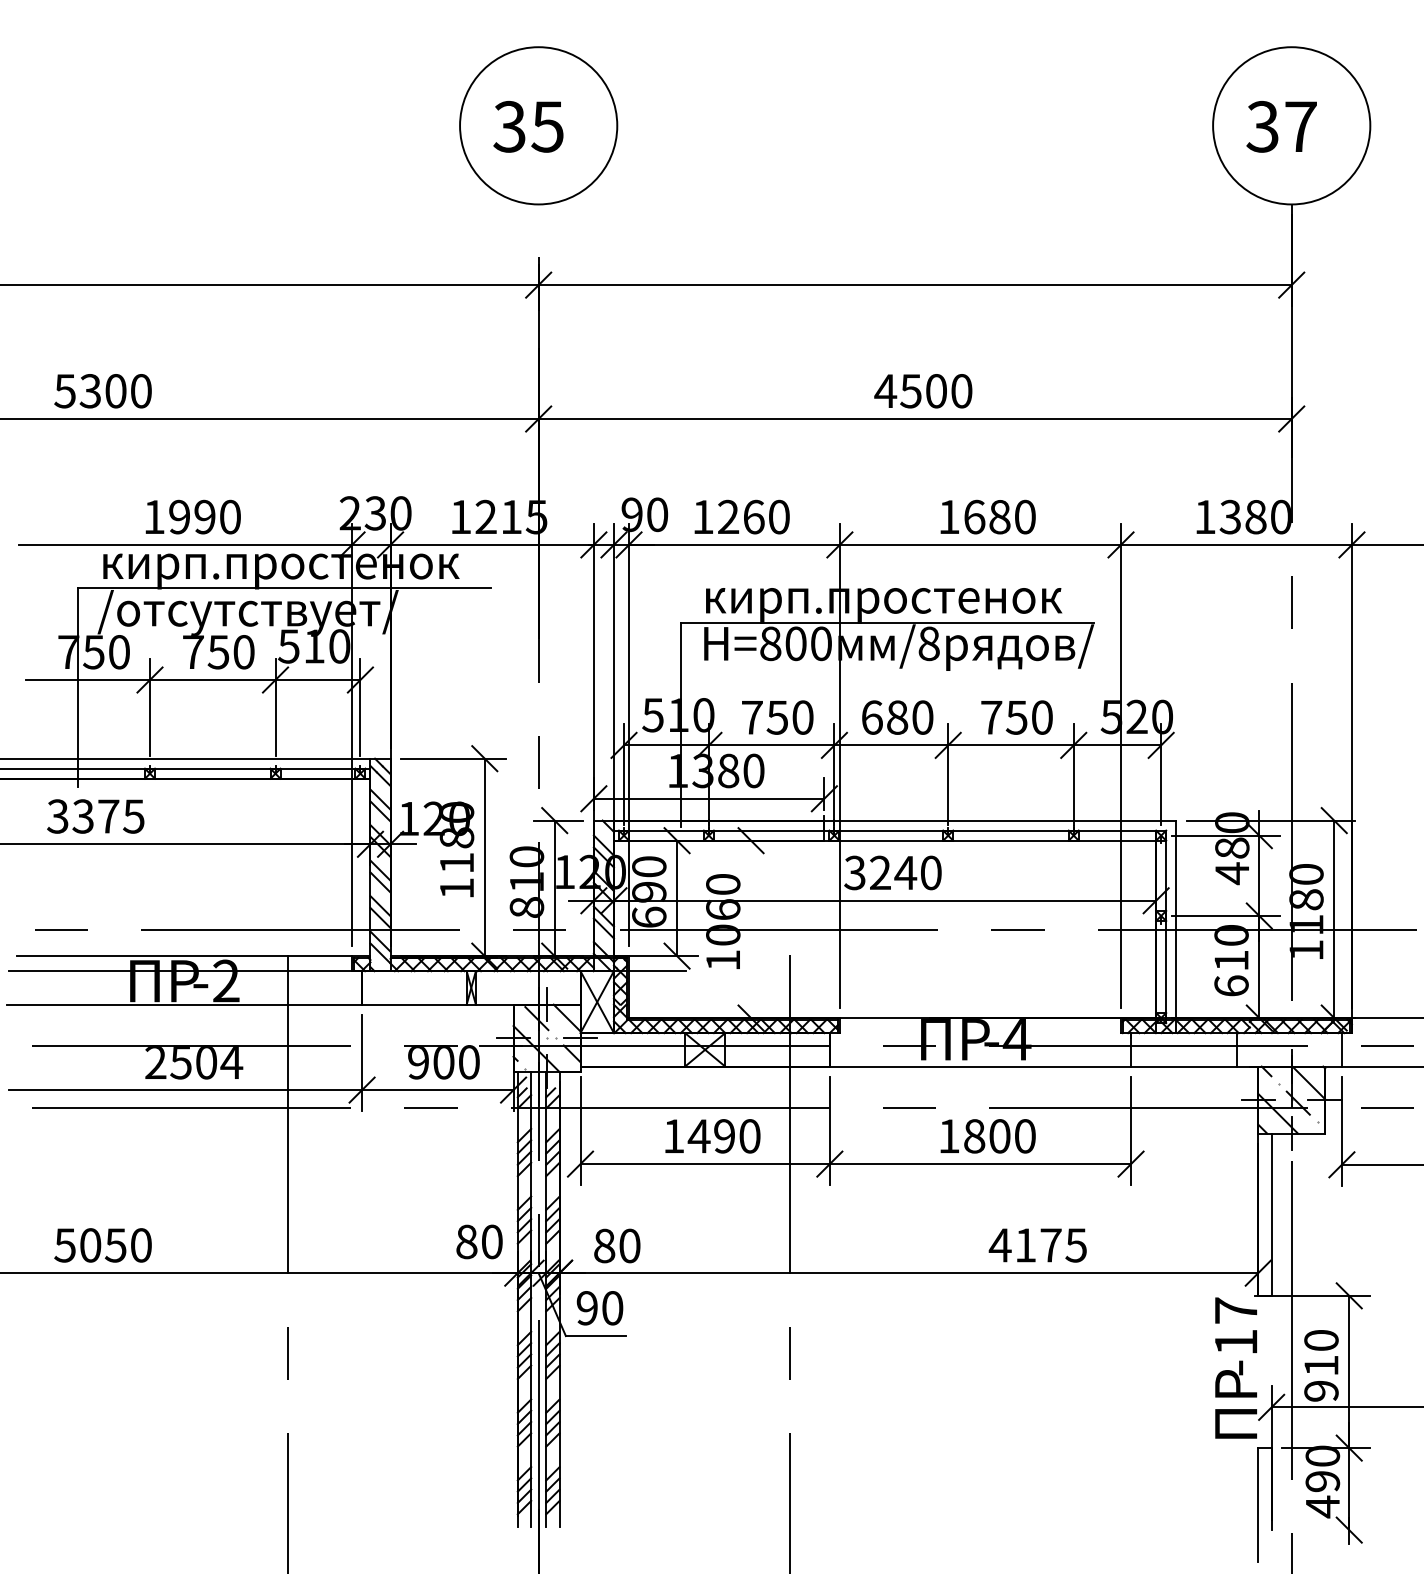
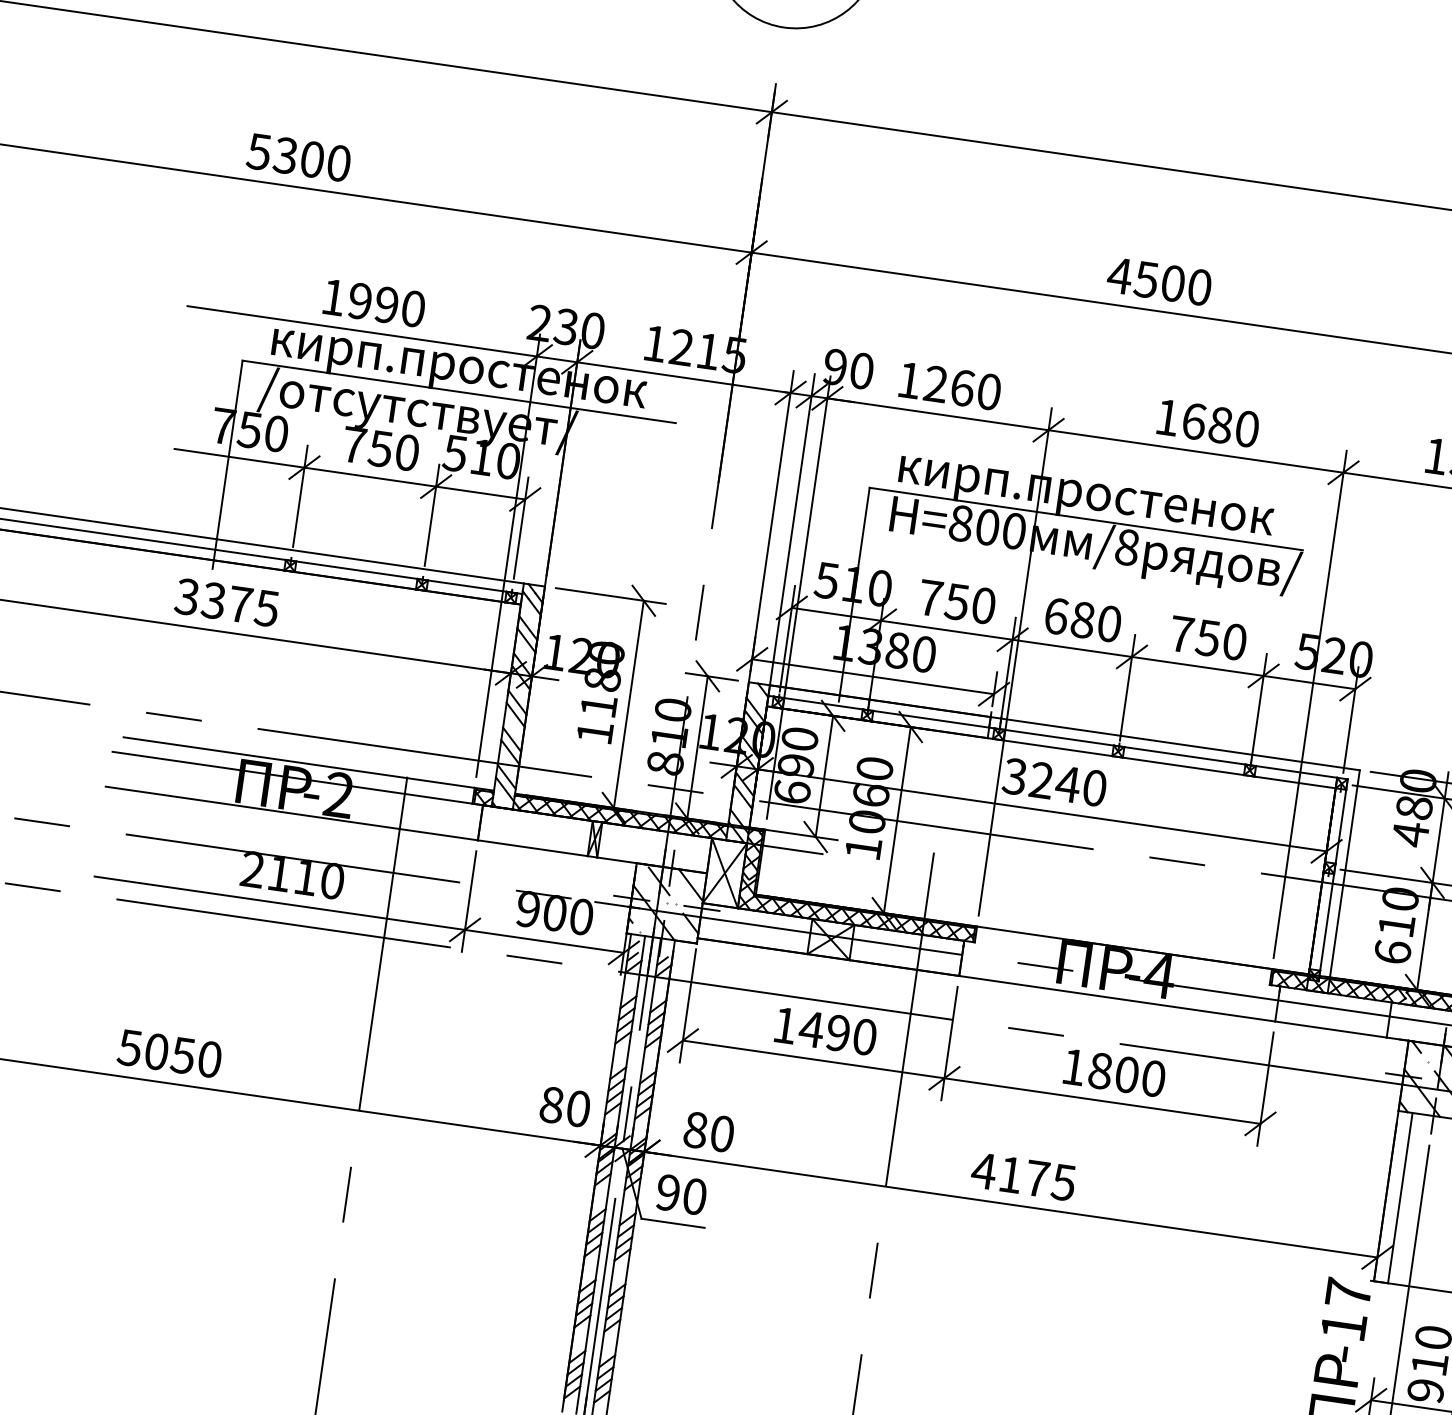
line: (751, 929) -> (897, 820), added
text: (206, 1063) -> (305, 878), 2504 -> 2110
text: (1037, 1245) -> (1023, 1176), moved

